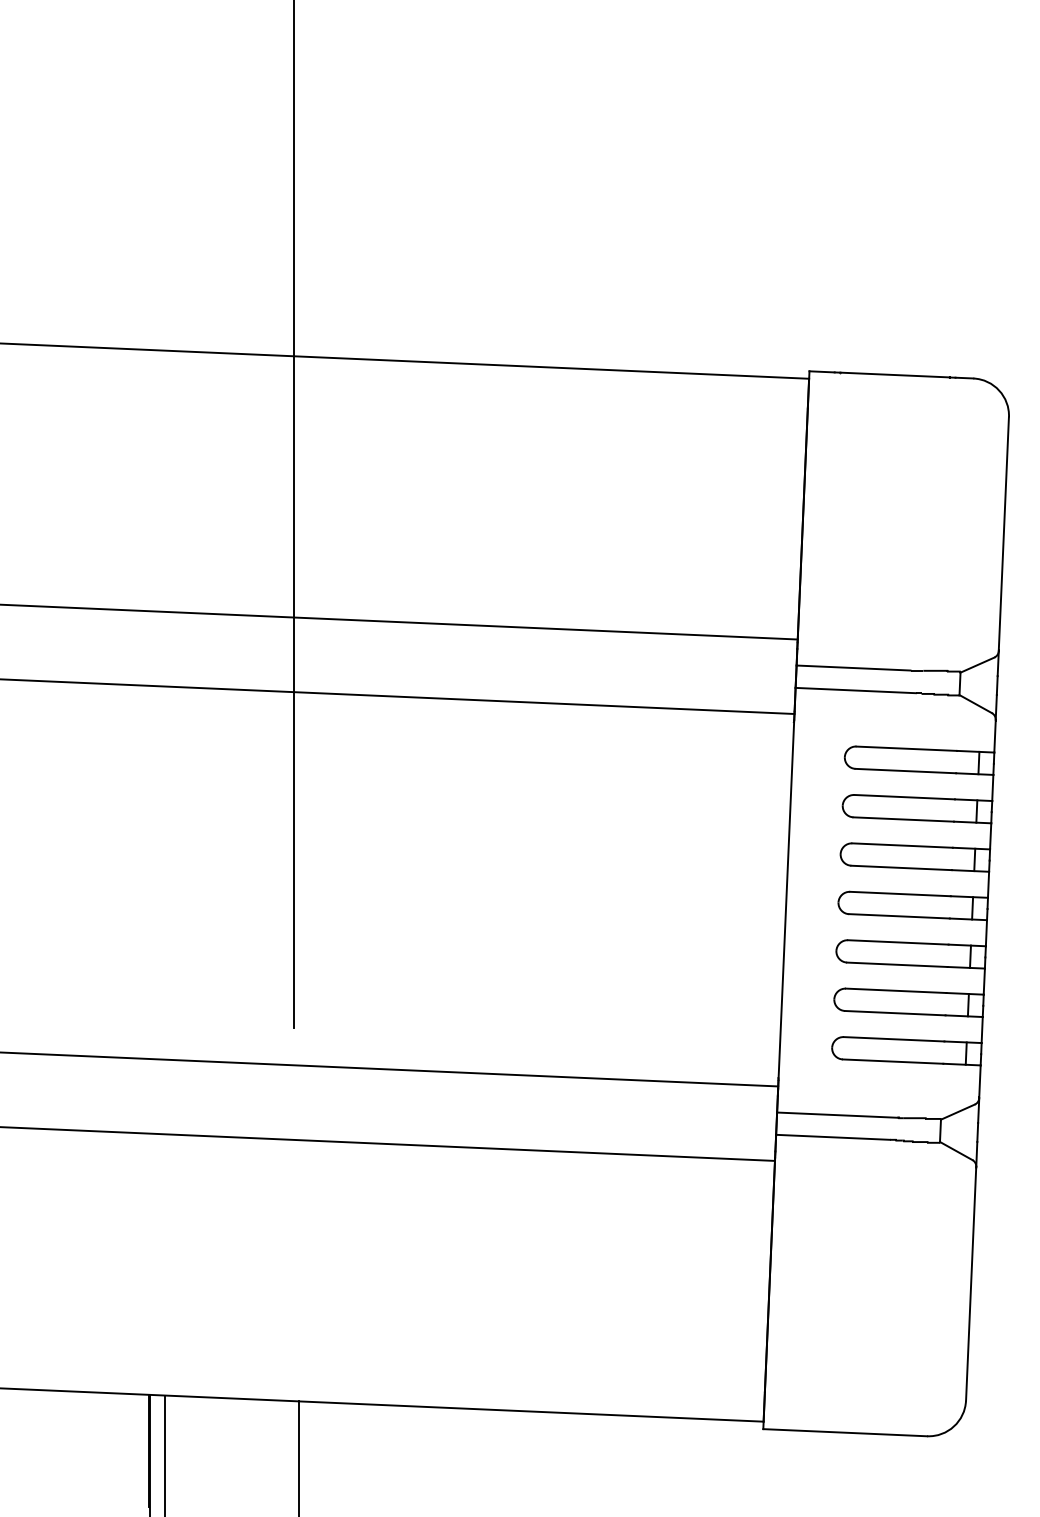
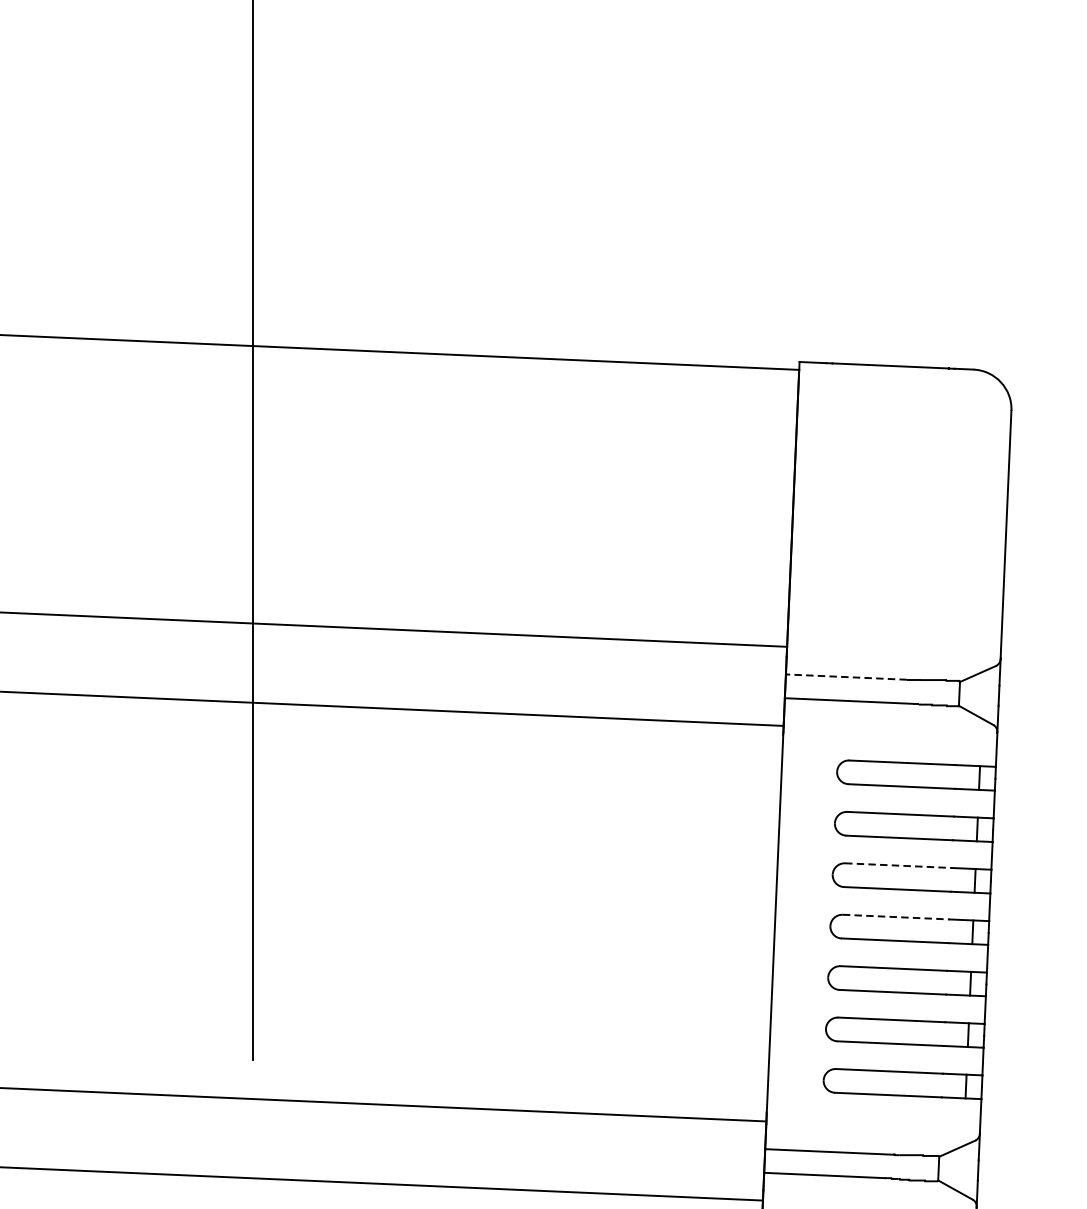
line: (853, 668) -> (846, 677), solid -> dashed
line: (903, 845) -> (899, 865), solid -> dashed
line: (900, 894) -> (896, 917), solid -> dashed

